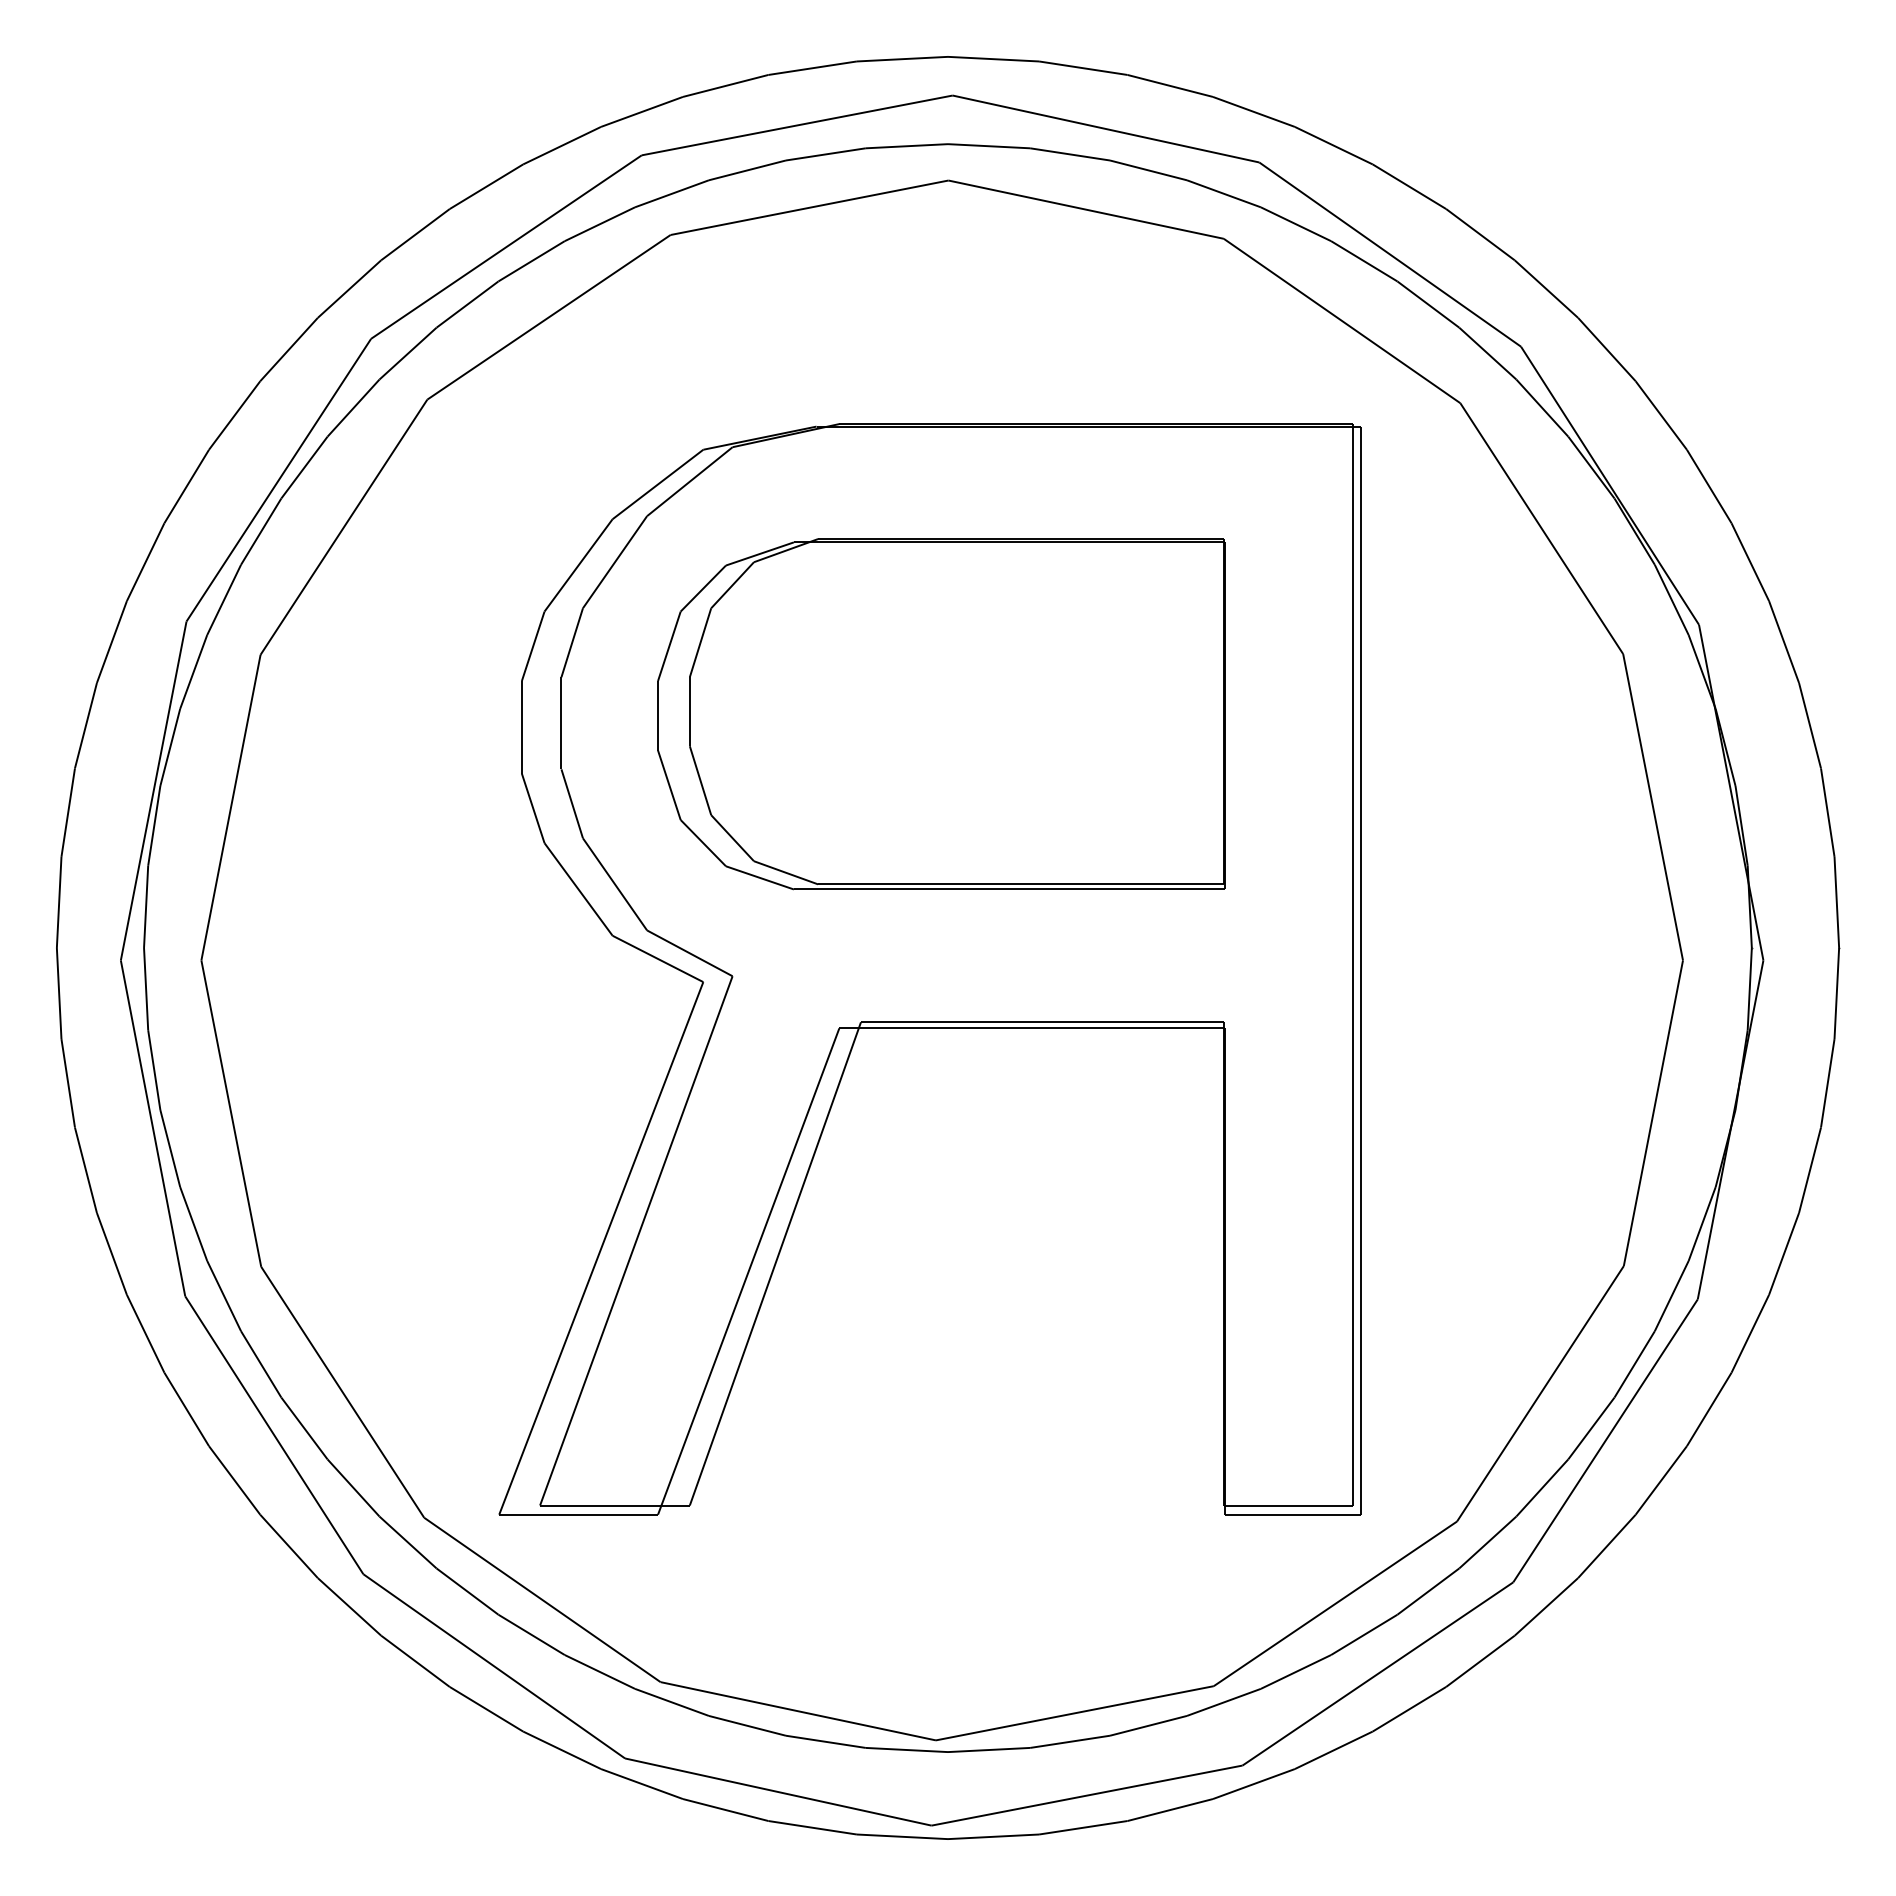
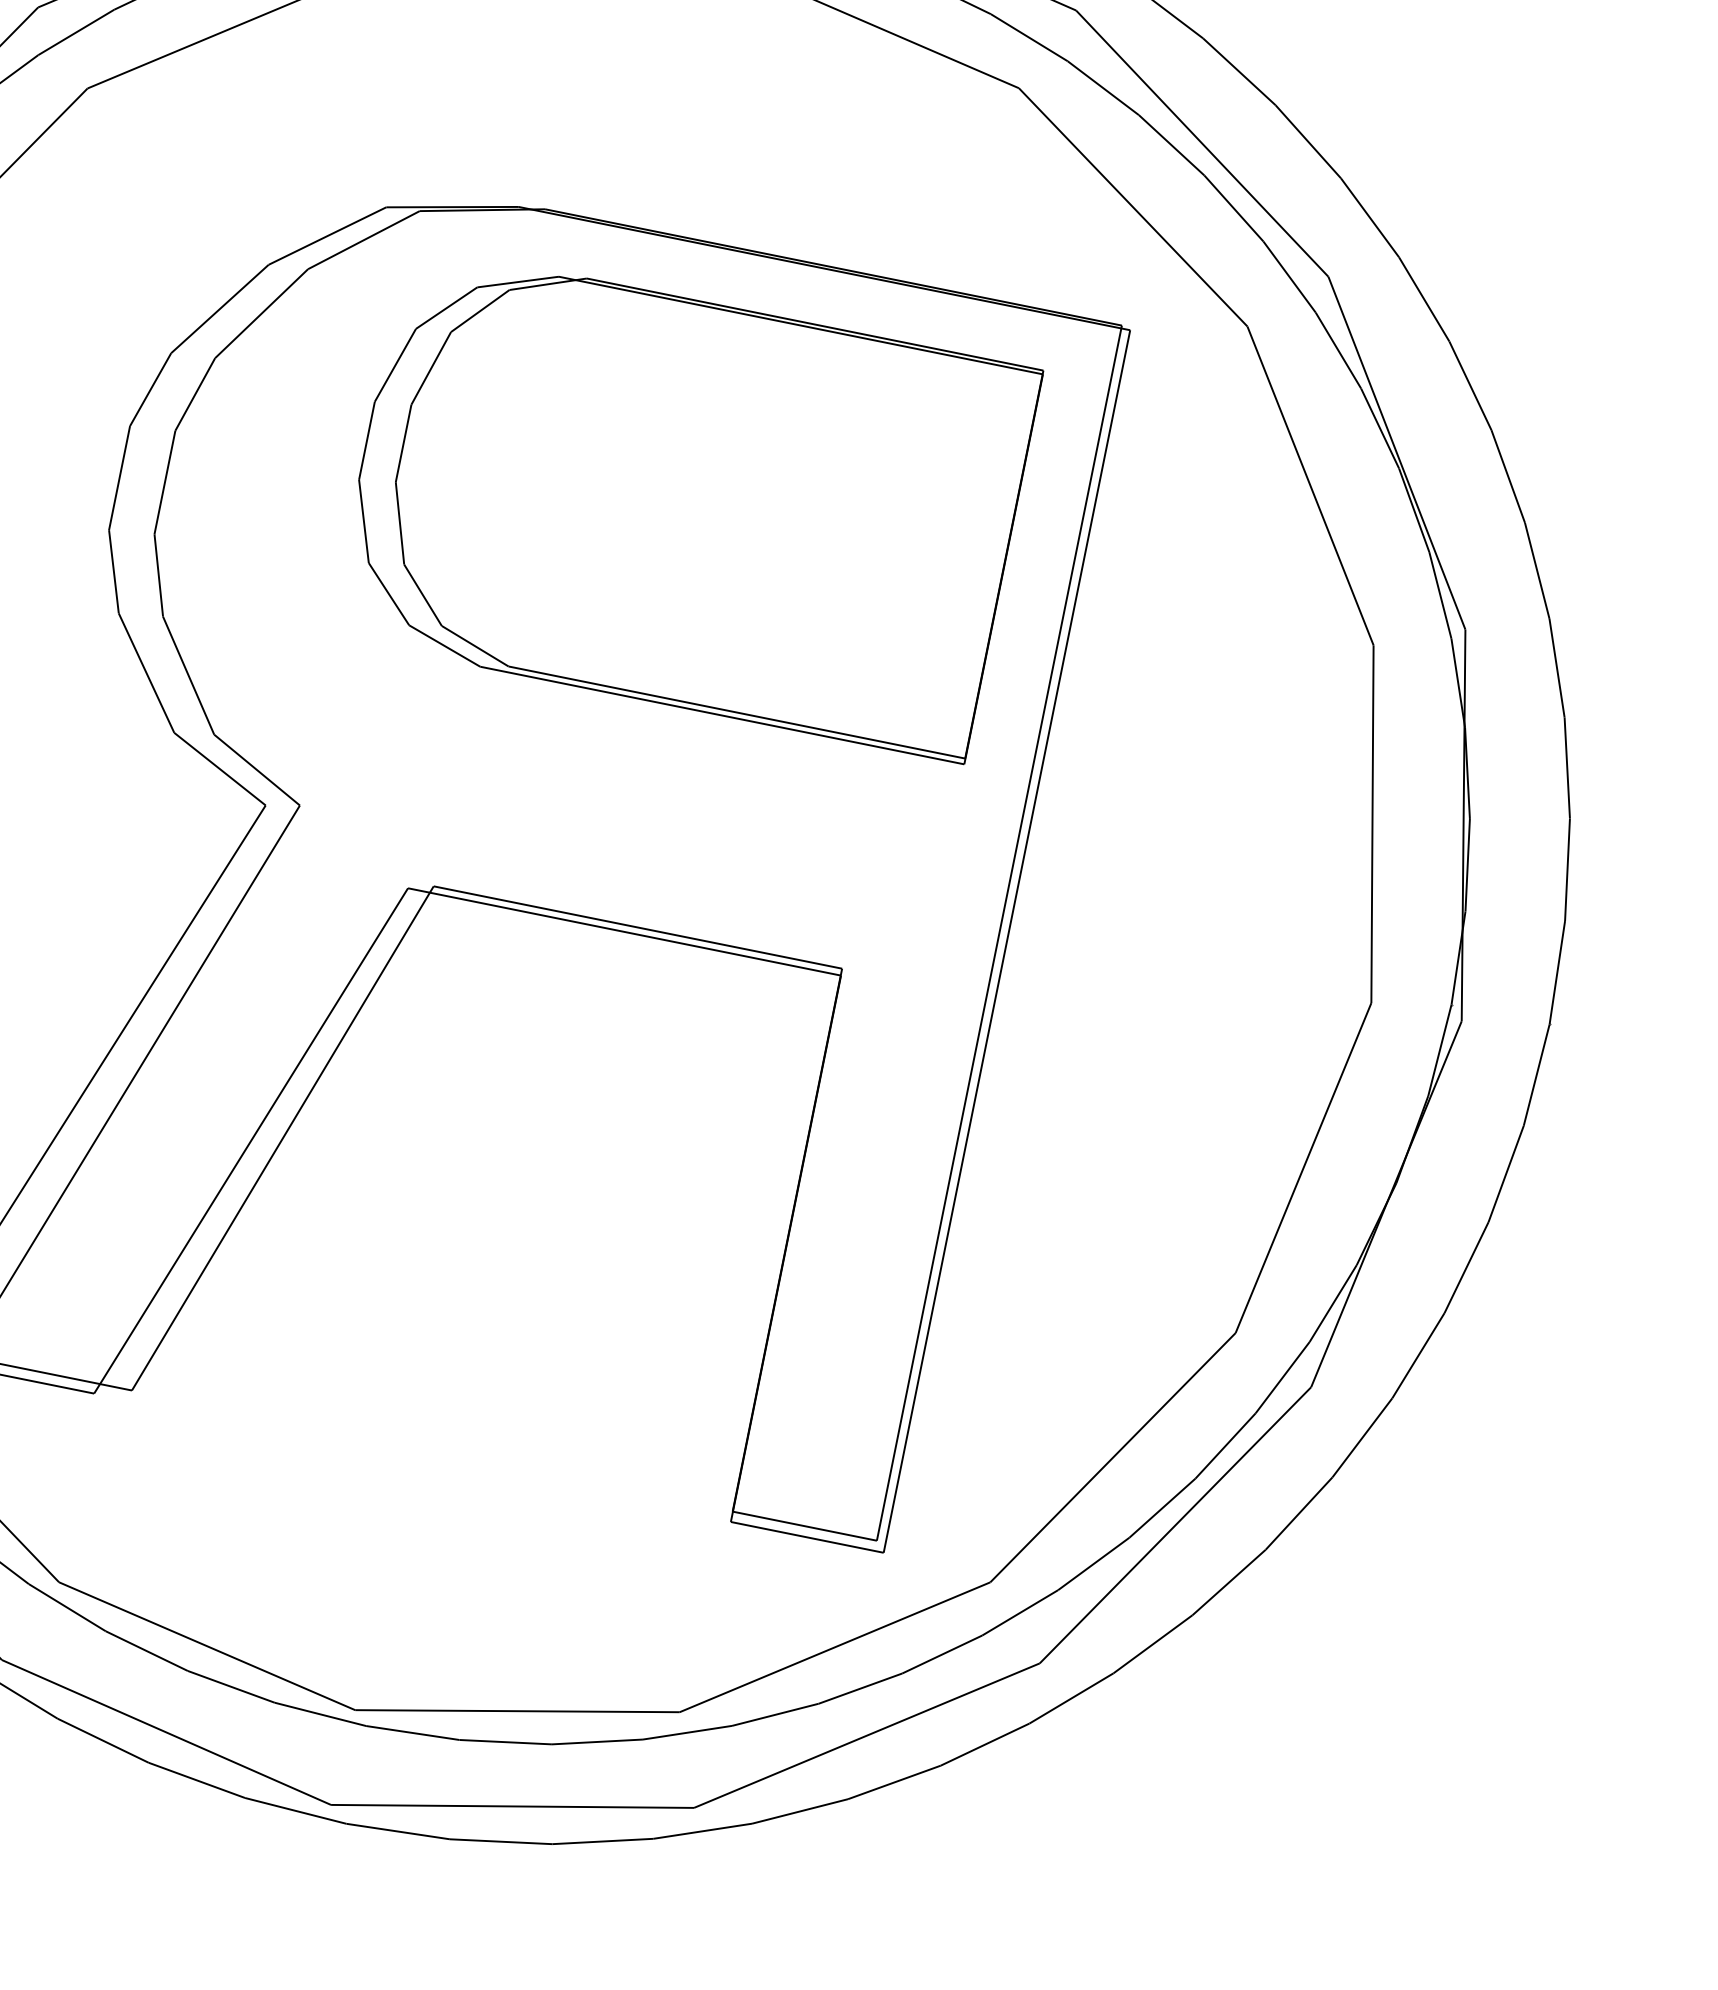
part: (941, 714) -> (685, 503), moved

